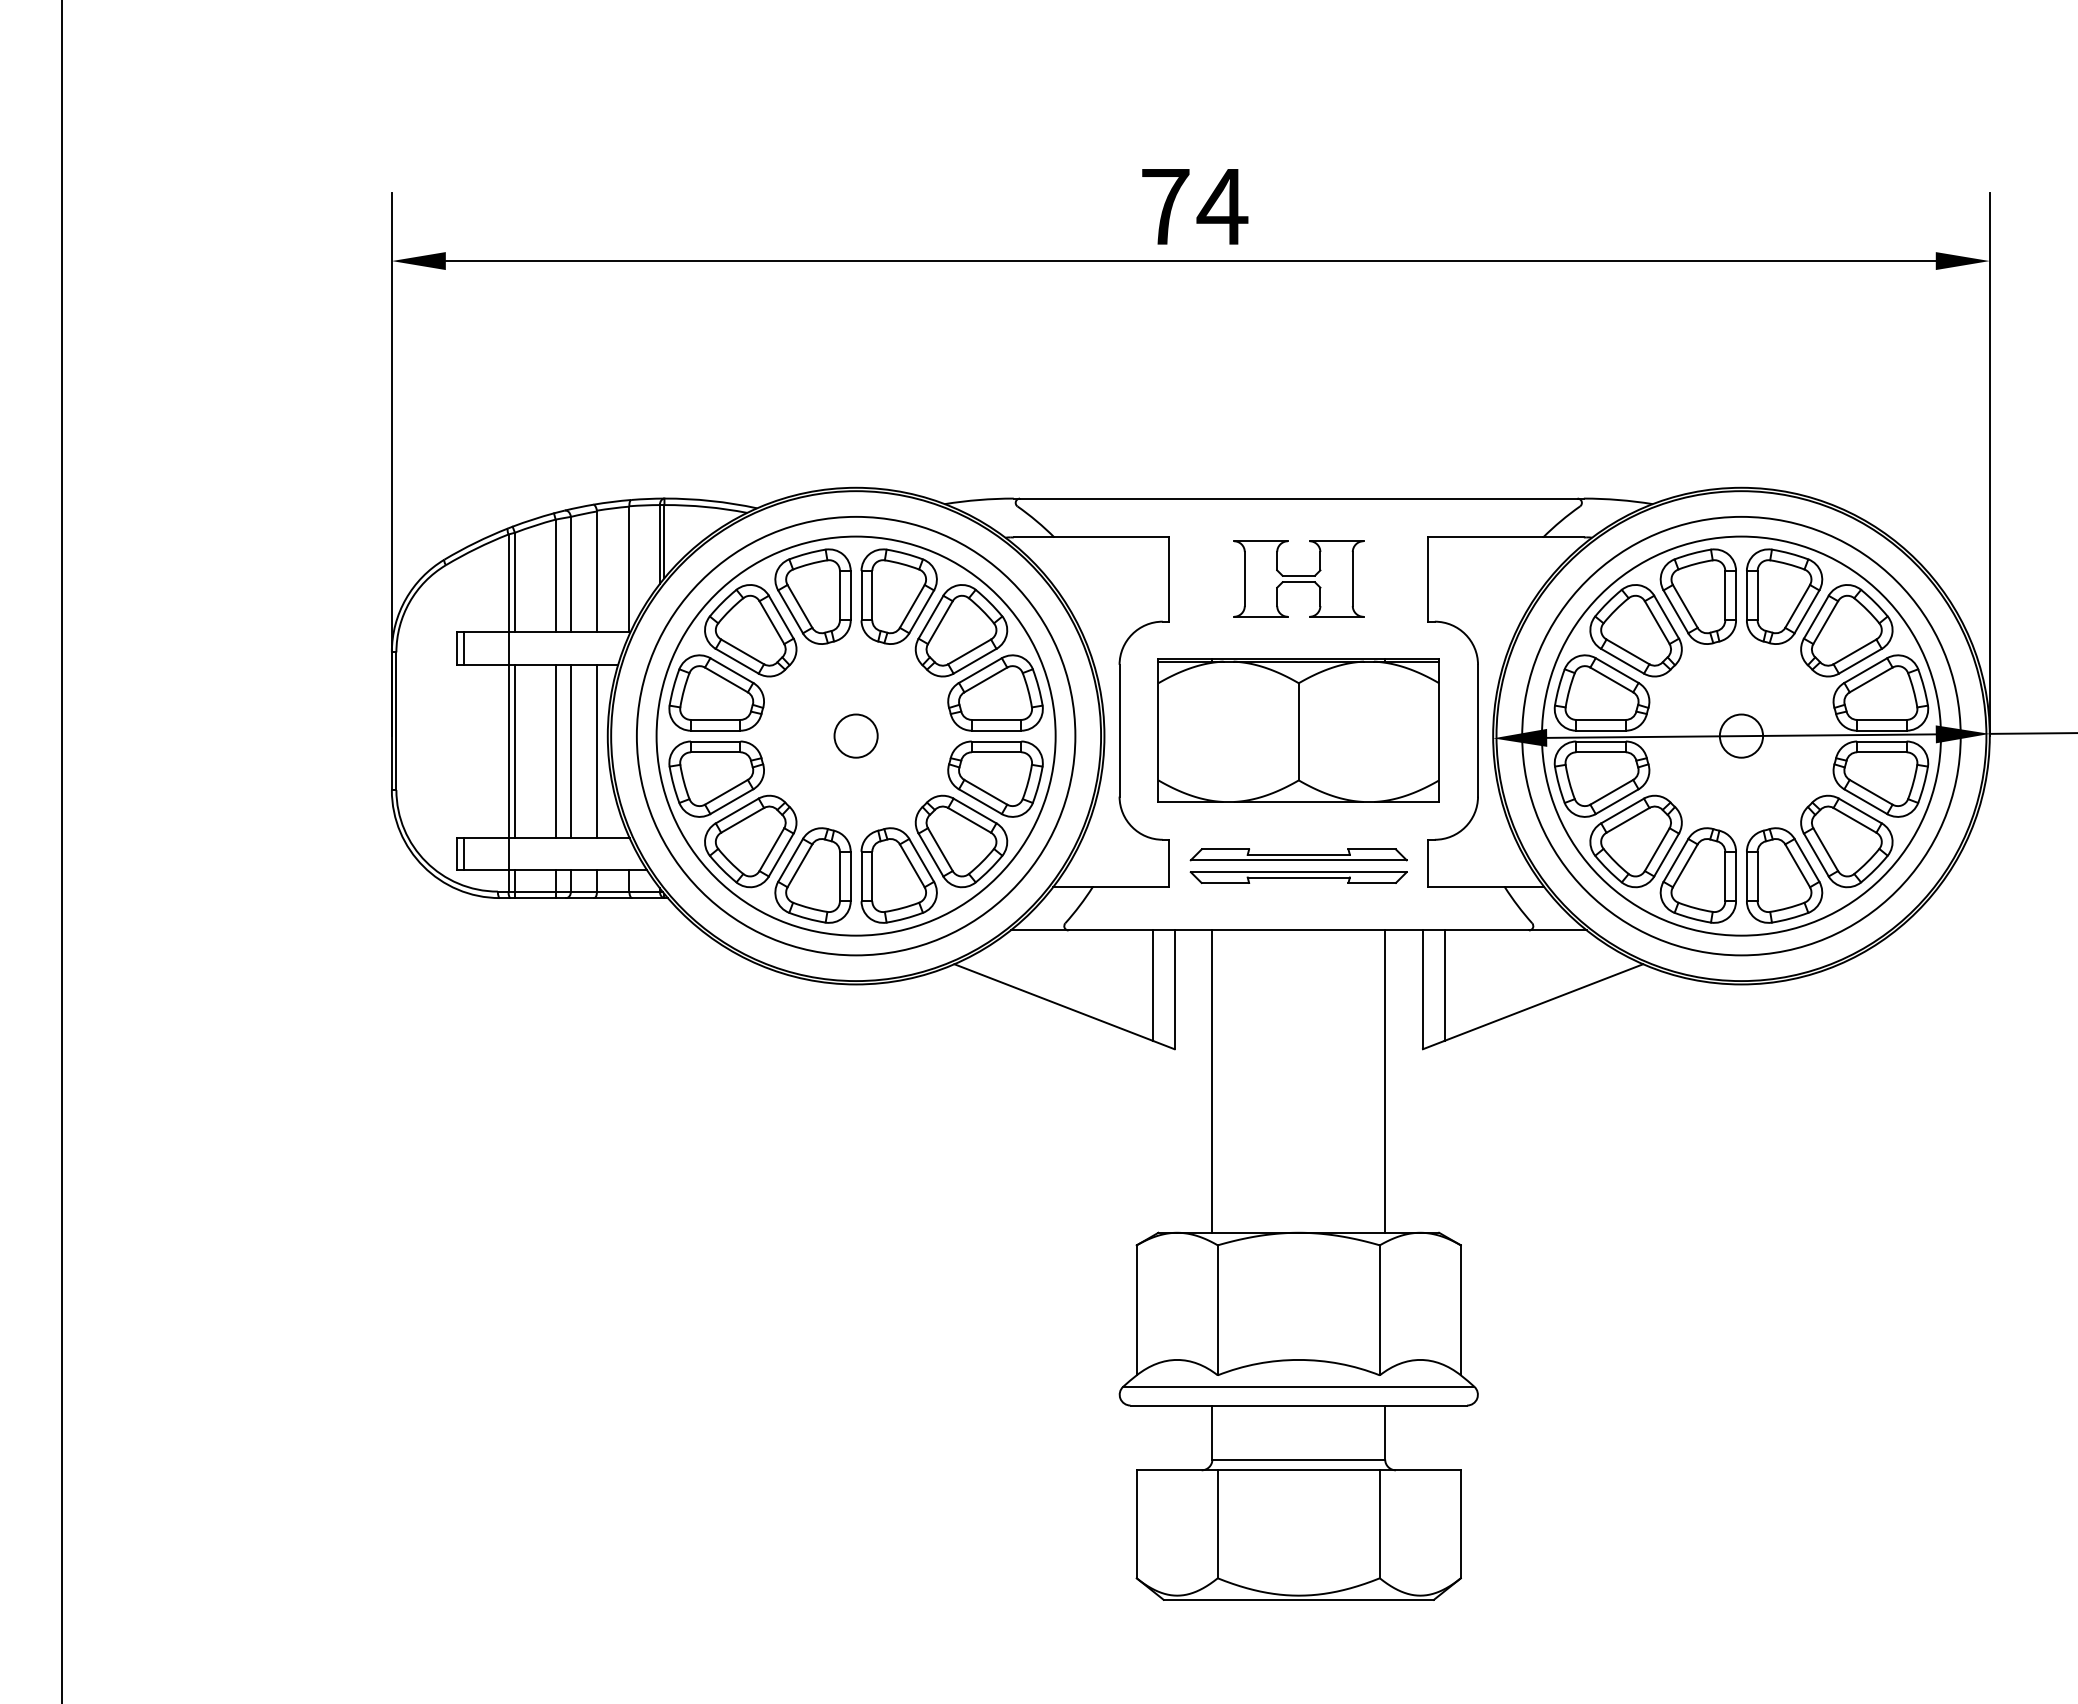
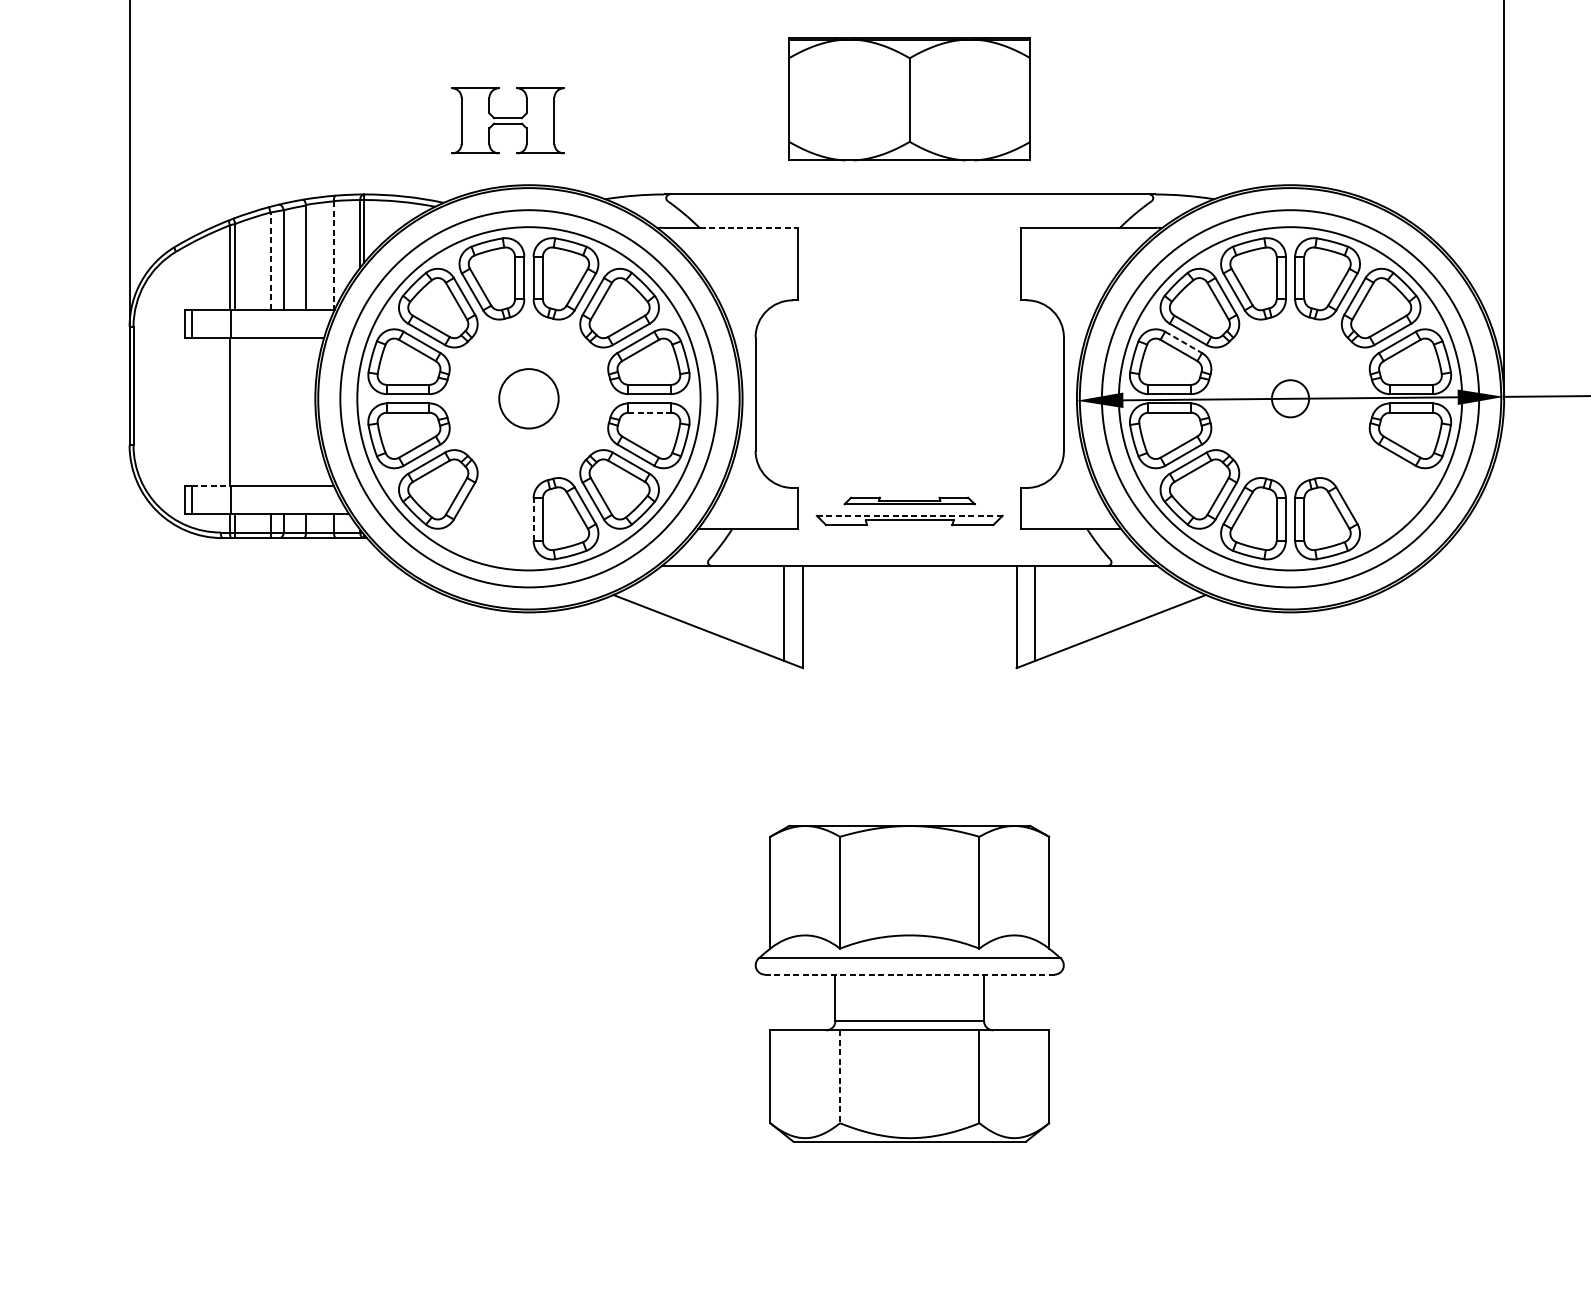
line: (1112, 537) -> (749, 227), solid -> dashed
line: (629, 569) -> (334, 255), solid -> dashed
line: (555, 575) -> (270, 260), solid -> dashed
part: (1298, 578) -> (507, 120), moved
line: (1617, 670) -> (1183, 342), solid -> dashed
part: (1298, 730) -> (909, 98), moved
circle: (855, 735) -> (528, 398), size x1.6
line: (514, 750) -> (235, 411), removed
line: (555, 750) -> (270, 411), removed
line: (570, 750) -> (283, 411), removed
line: (597, 750) -> (306, 411), removed
line: (996, 752) -> (649, 412), solid -> dashed
line: (486, 837) -> (211, 486), solid -> dashed
part: (1846, 841) -> (1380, 489), removed
part: (1298, 854) -> (909, 500), size x0.7
line: (1298, 872) -> (909, 516), solid -> dashed
part: (812, 875) -> (491, 518), removed
line: (861, 876) -> (533, 519), solid -> dashed
line: (1212, 1081) -> (835, 695), removed
line: (1385, 1081) -> (984, 695), removed
line: (1298, 1405) -> (909, 974), solid -> dashed
line: (1217, 1524) -> (839, 1076), solid -> dashed

